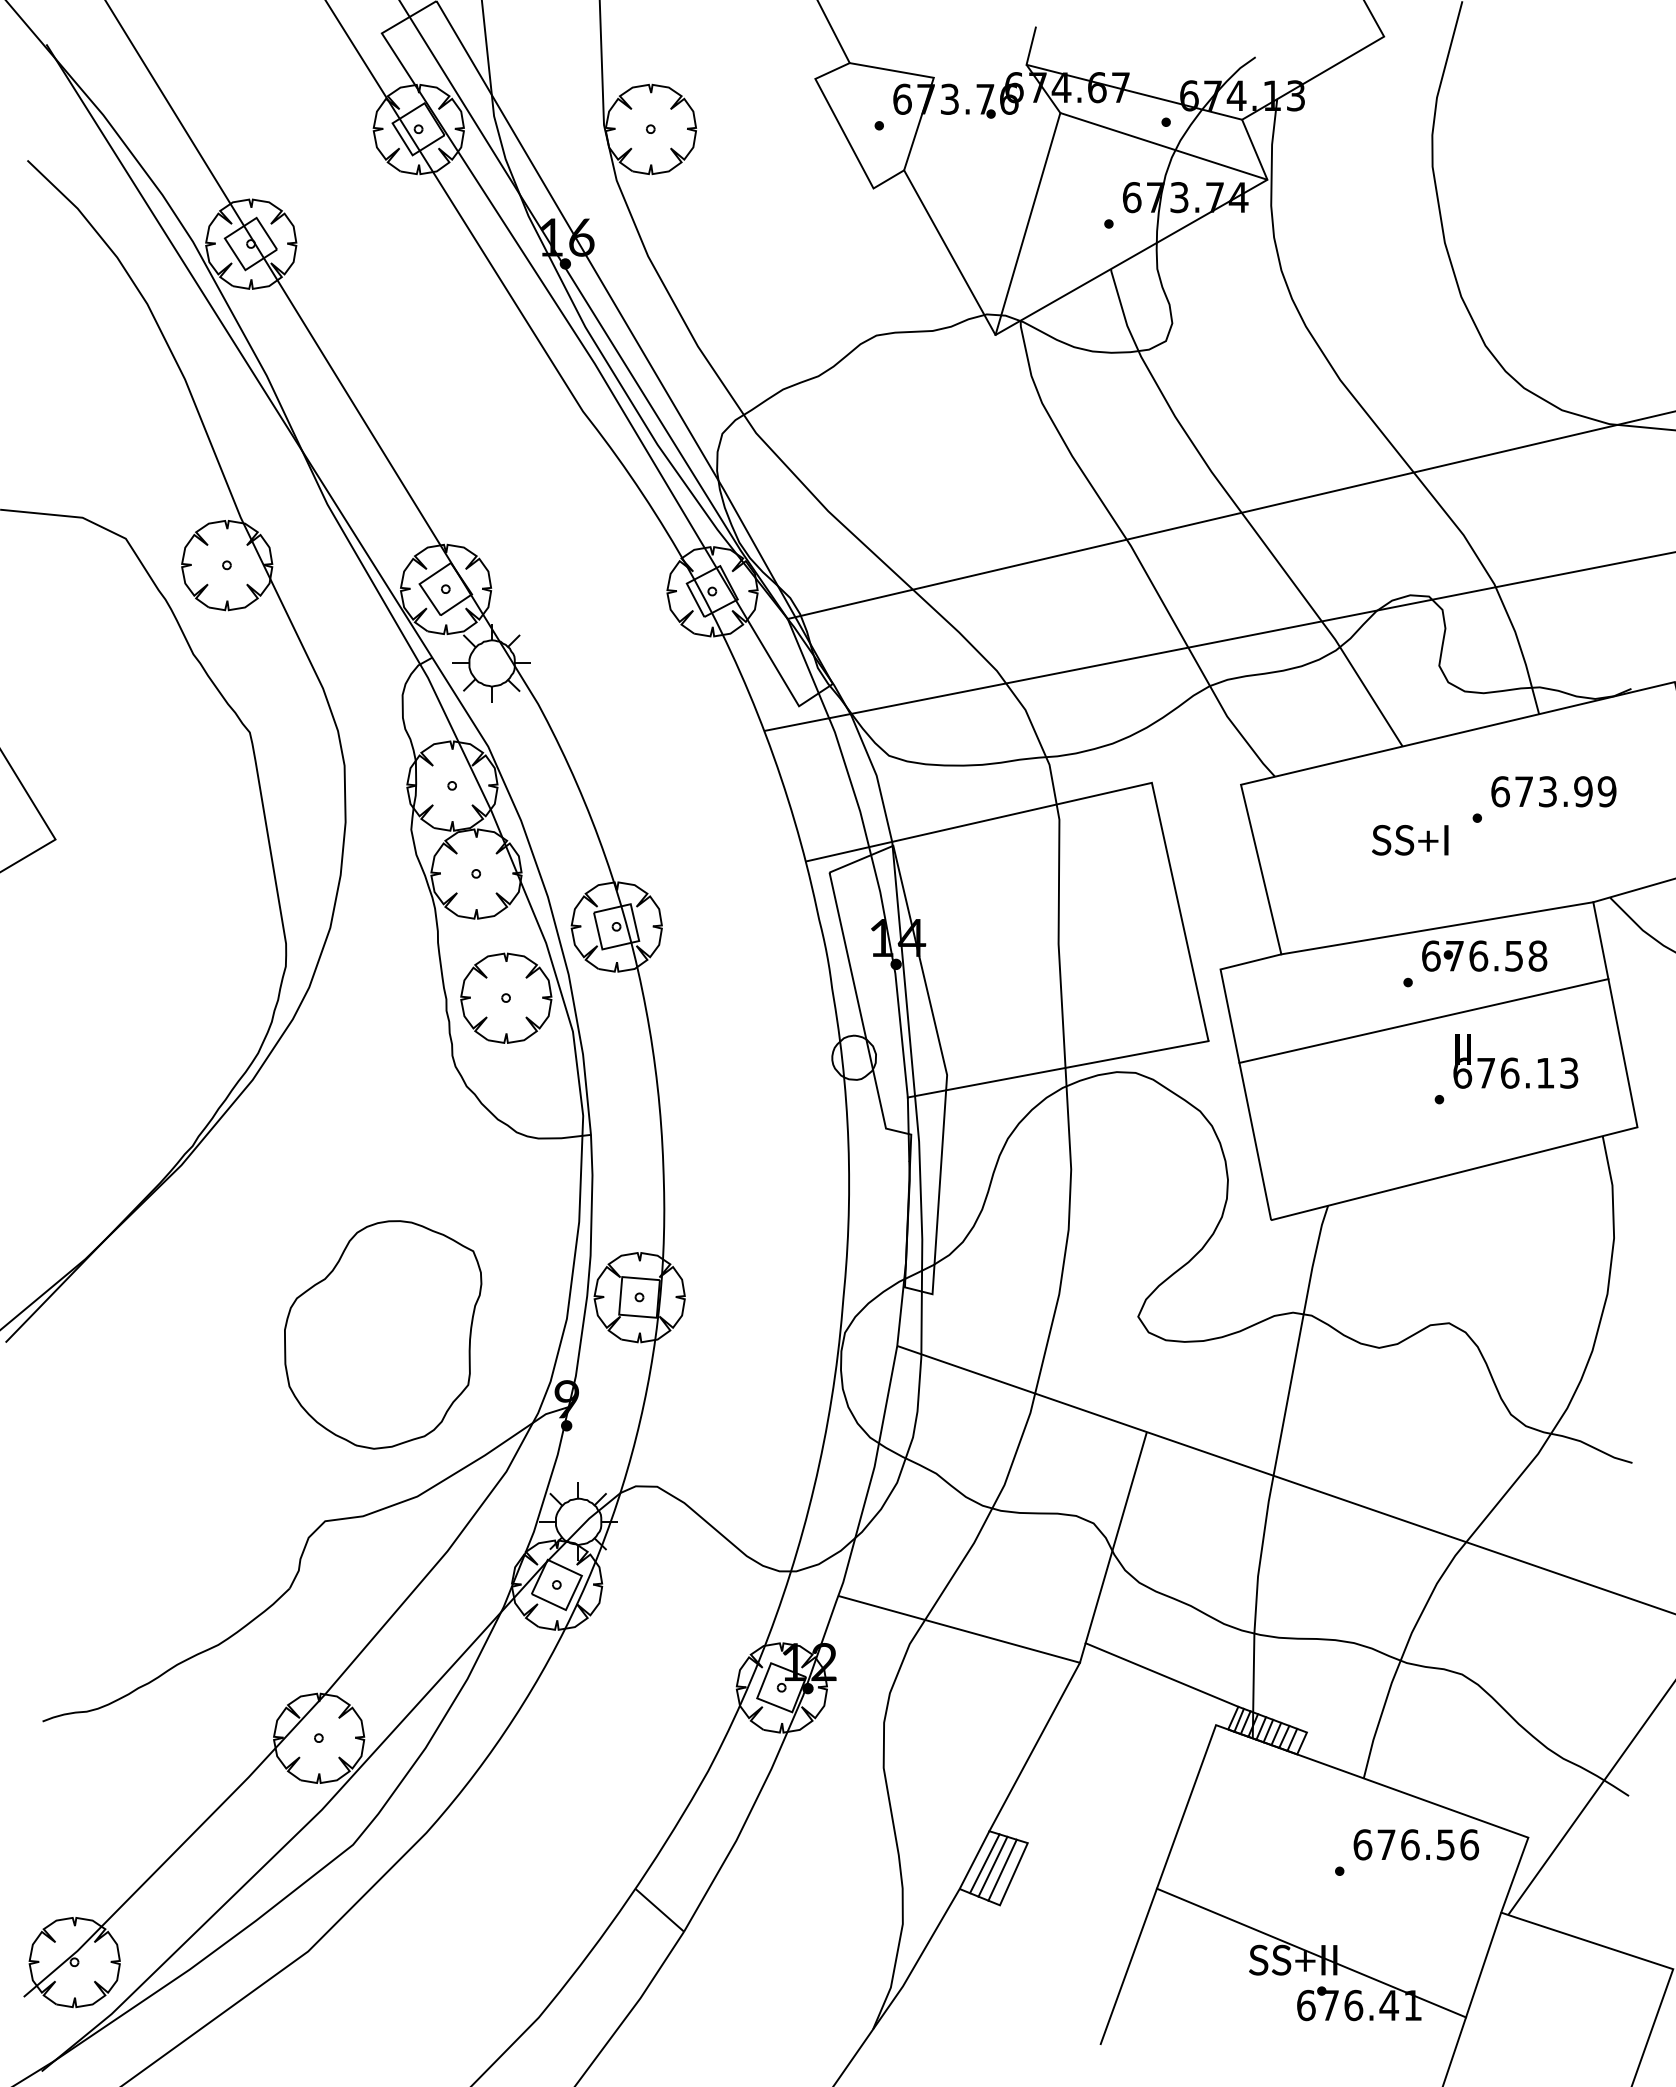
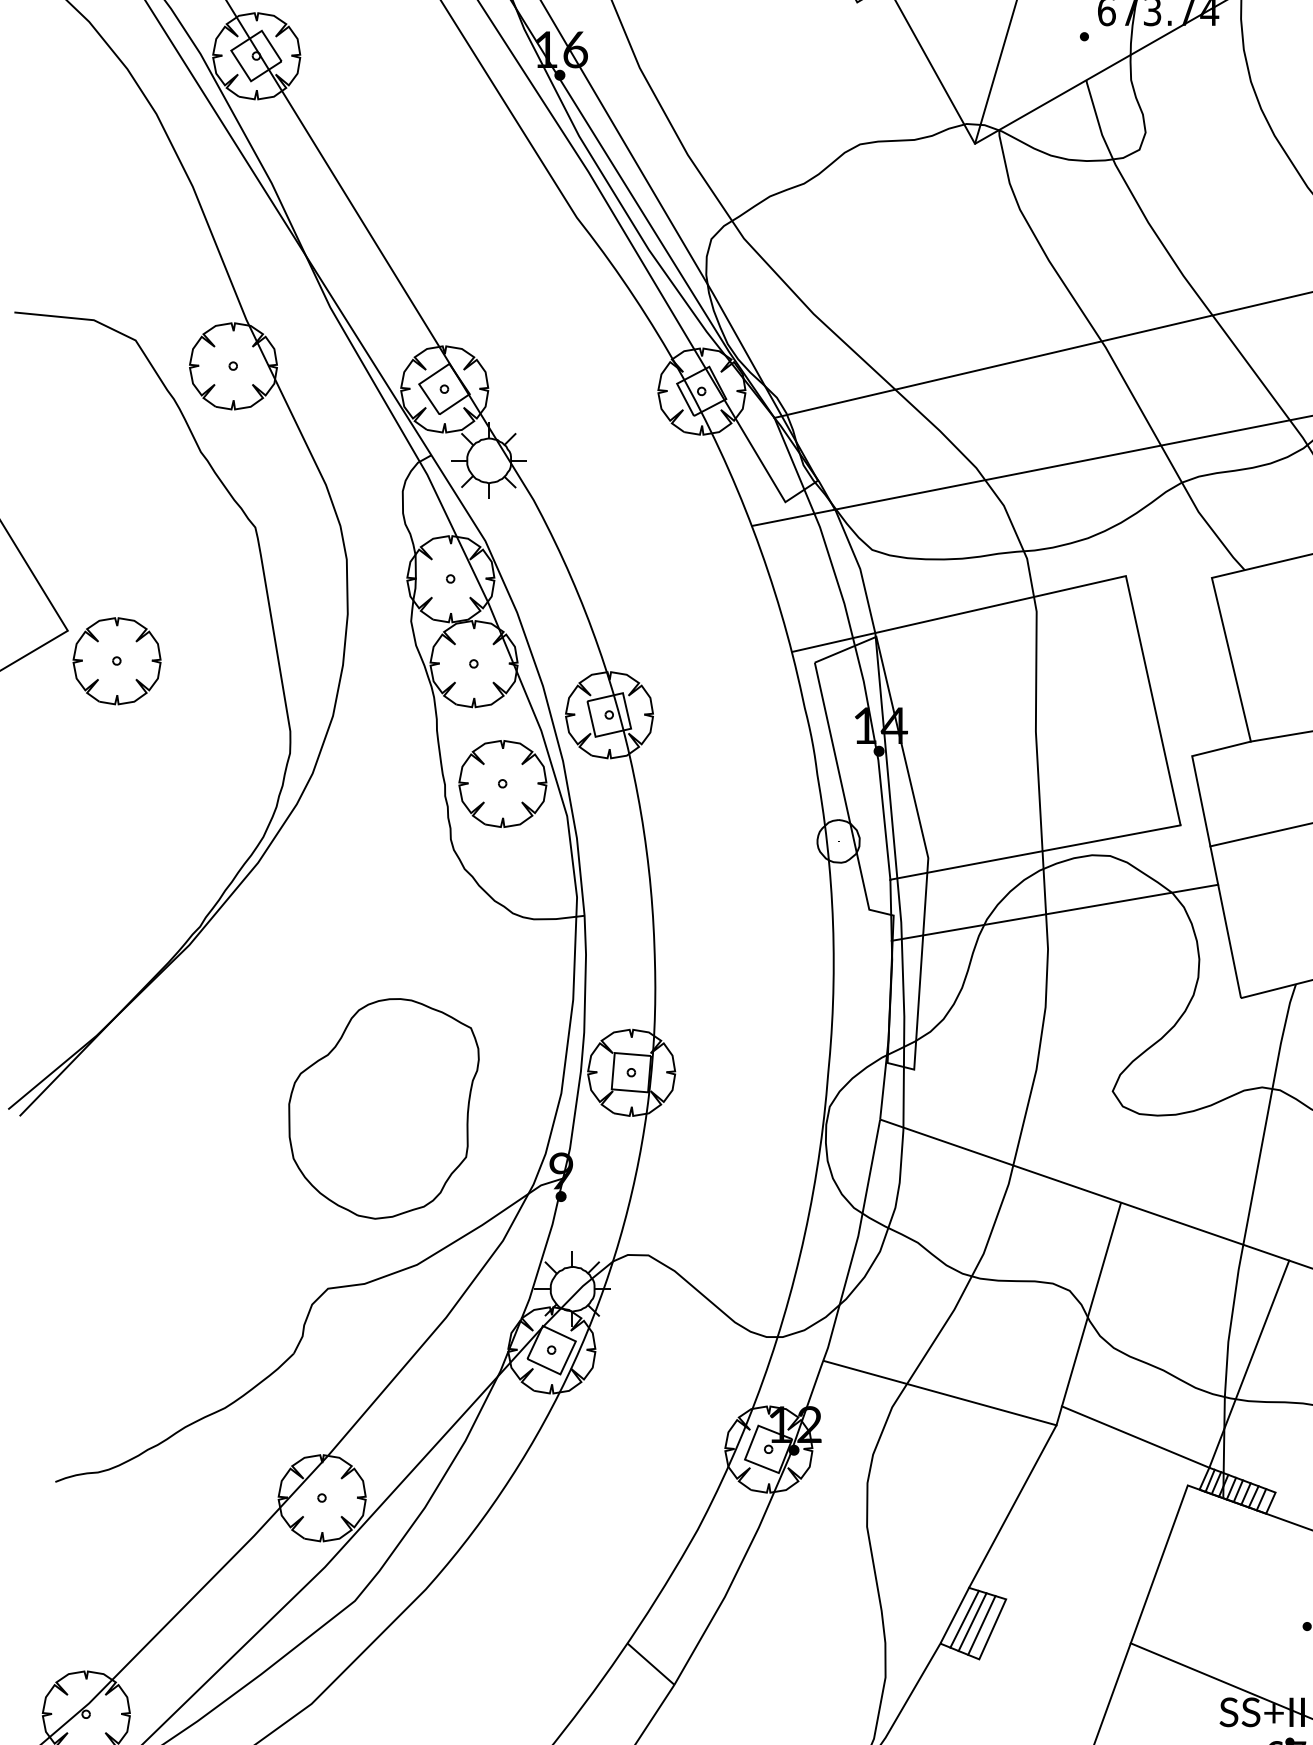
part: (106, 870) -> (117, 660), added
line: (1078, 1131) -> (1055, 912), added
line: (1279, 1599) -> (1249, 1364), added

